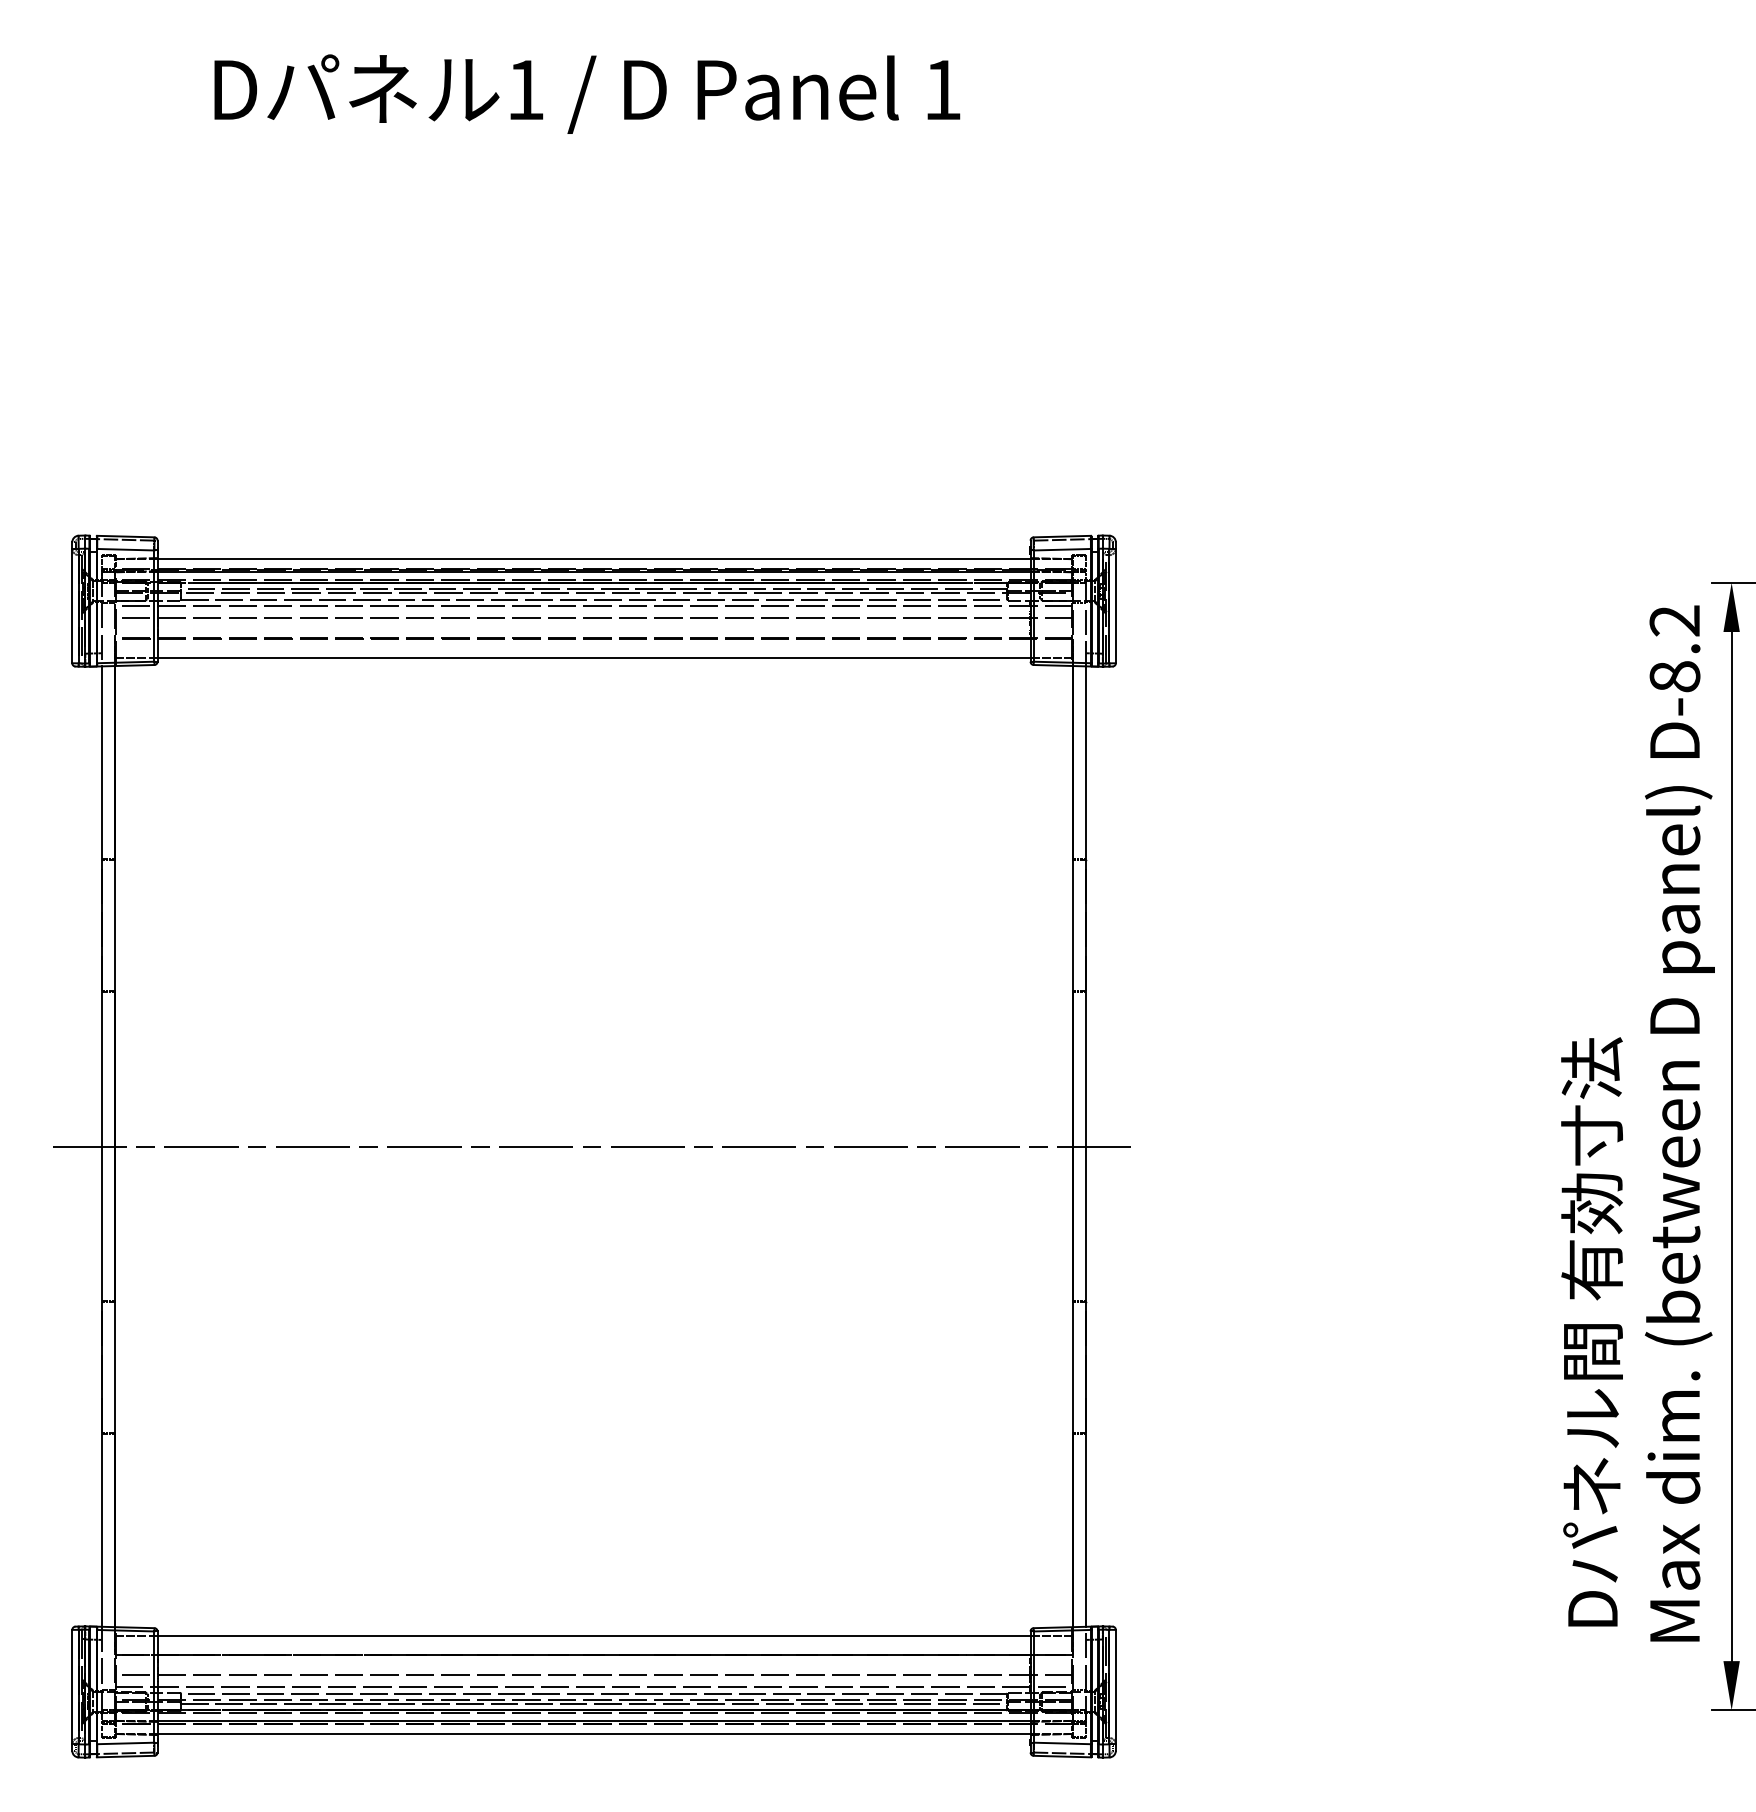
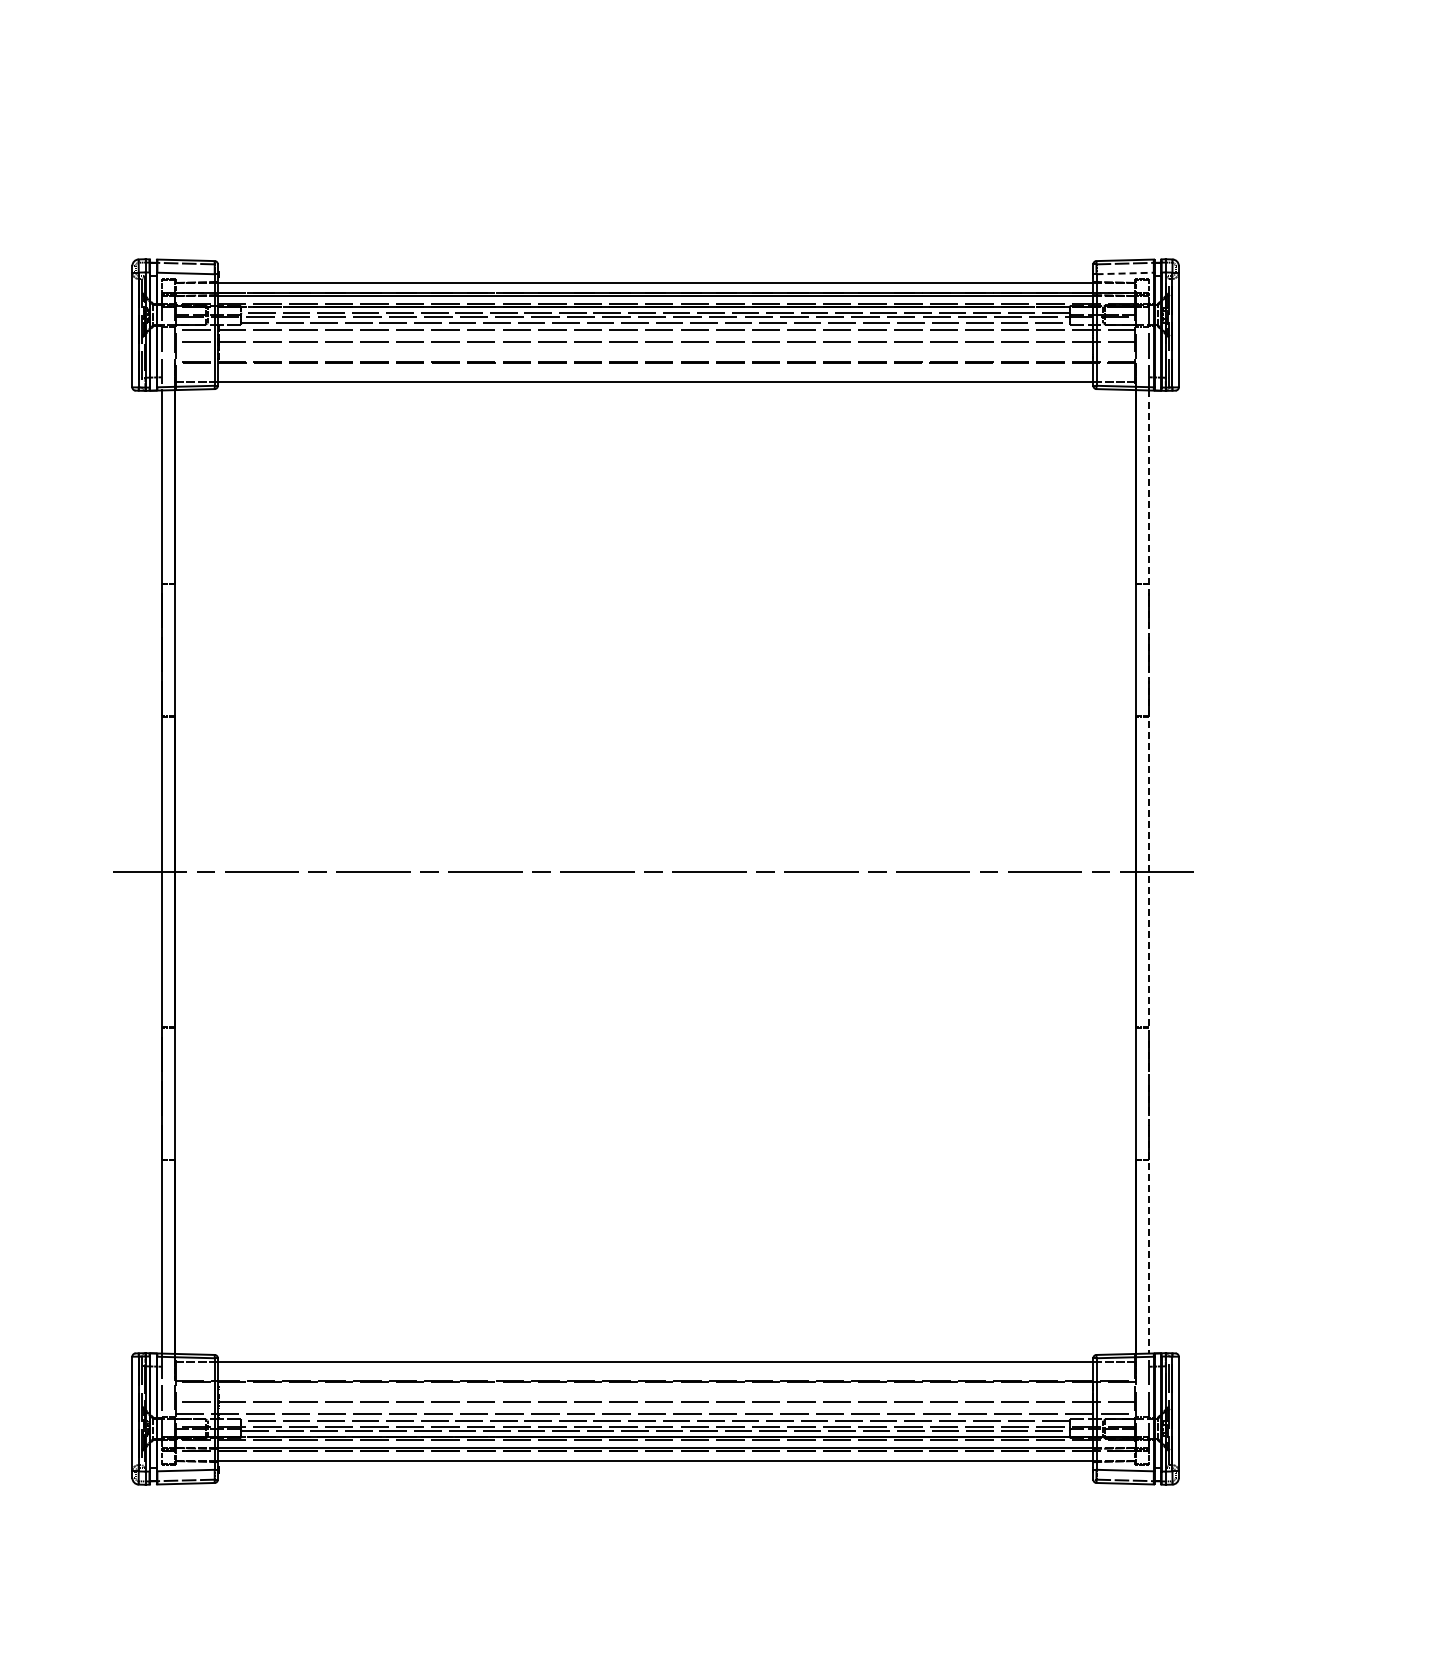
line: (1062, 549) -> (1125, 273), solid -> dashed
line: (1086, 1147) -> (1149, 872), solid -> dashed

